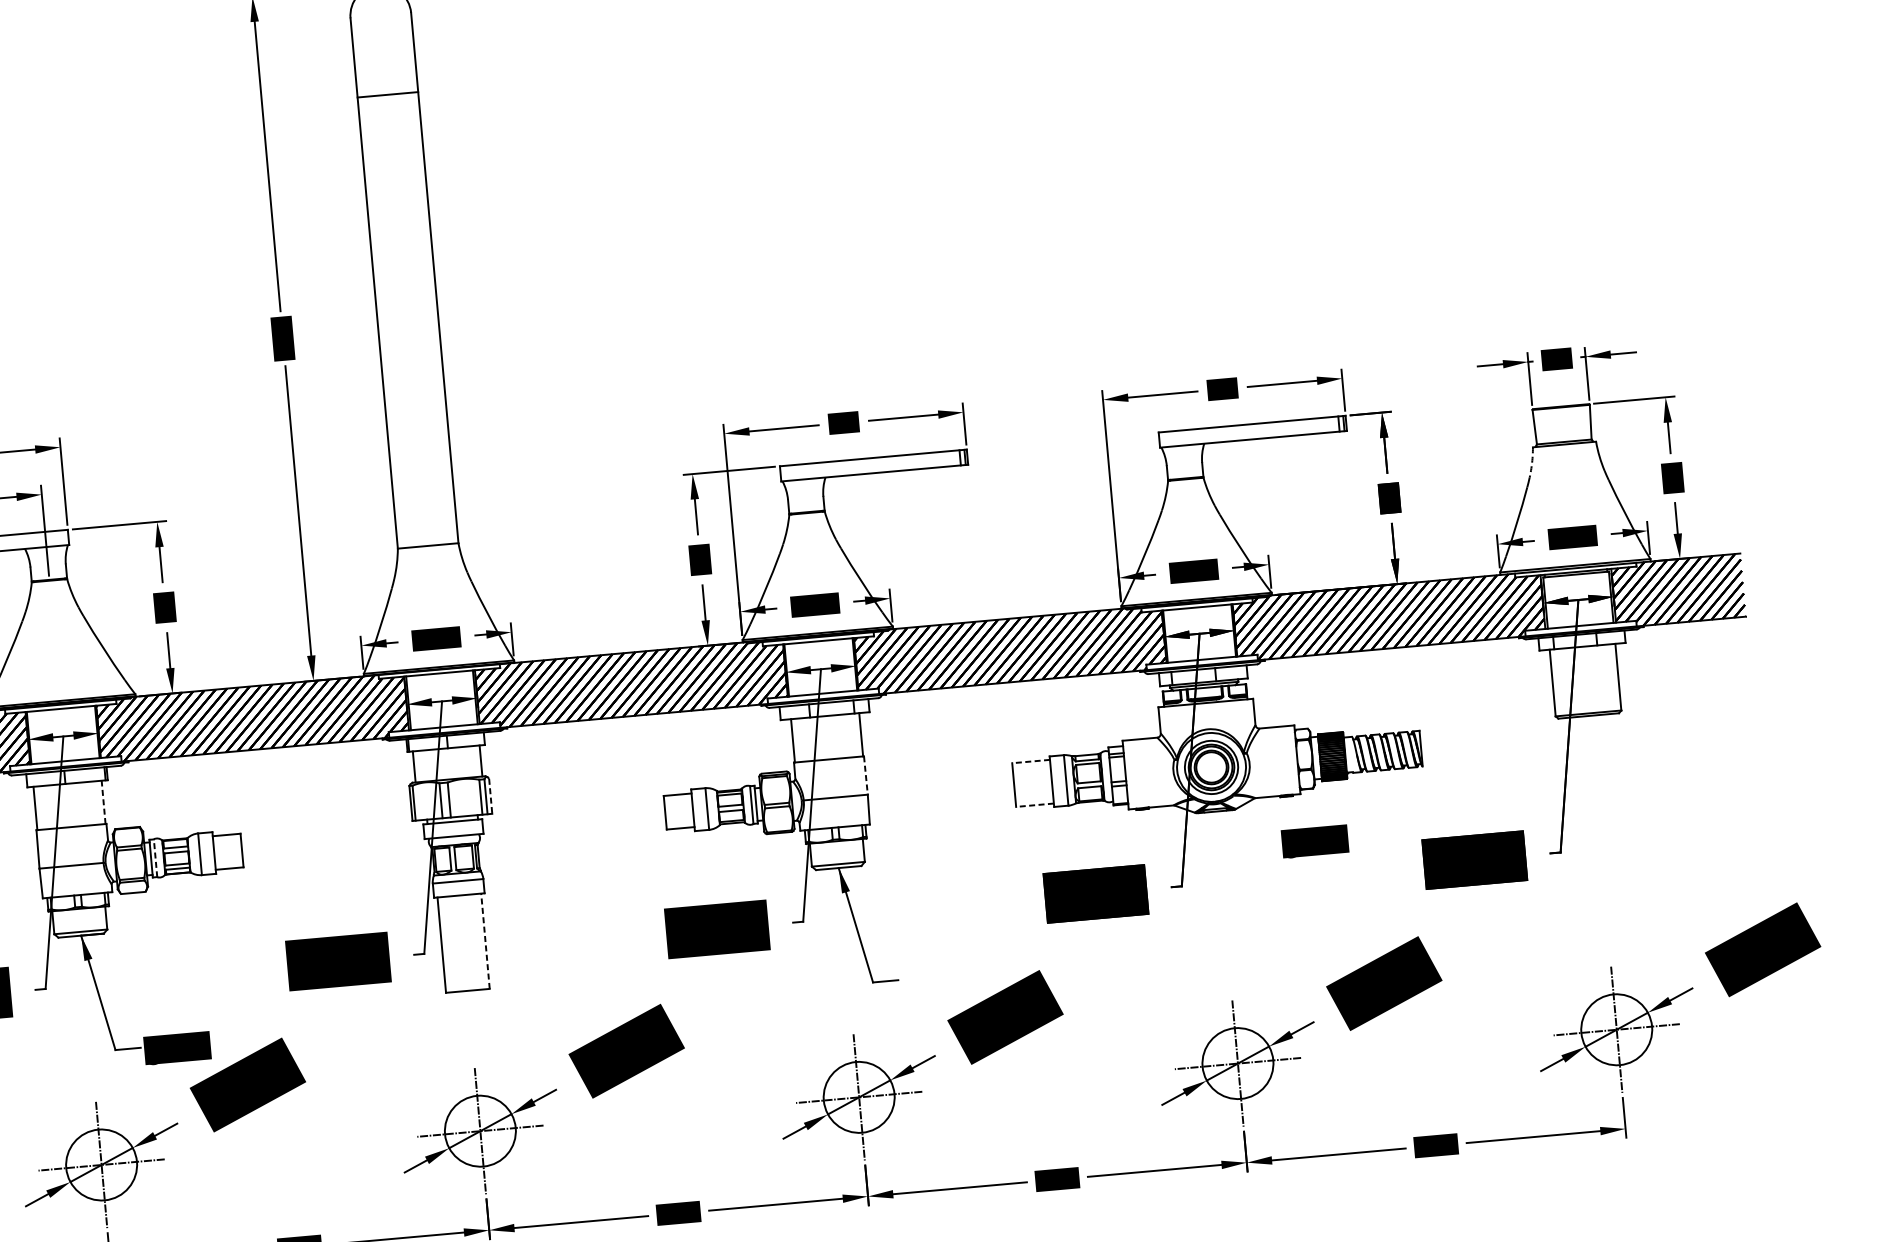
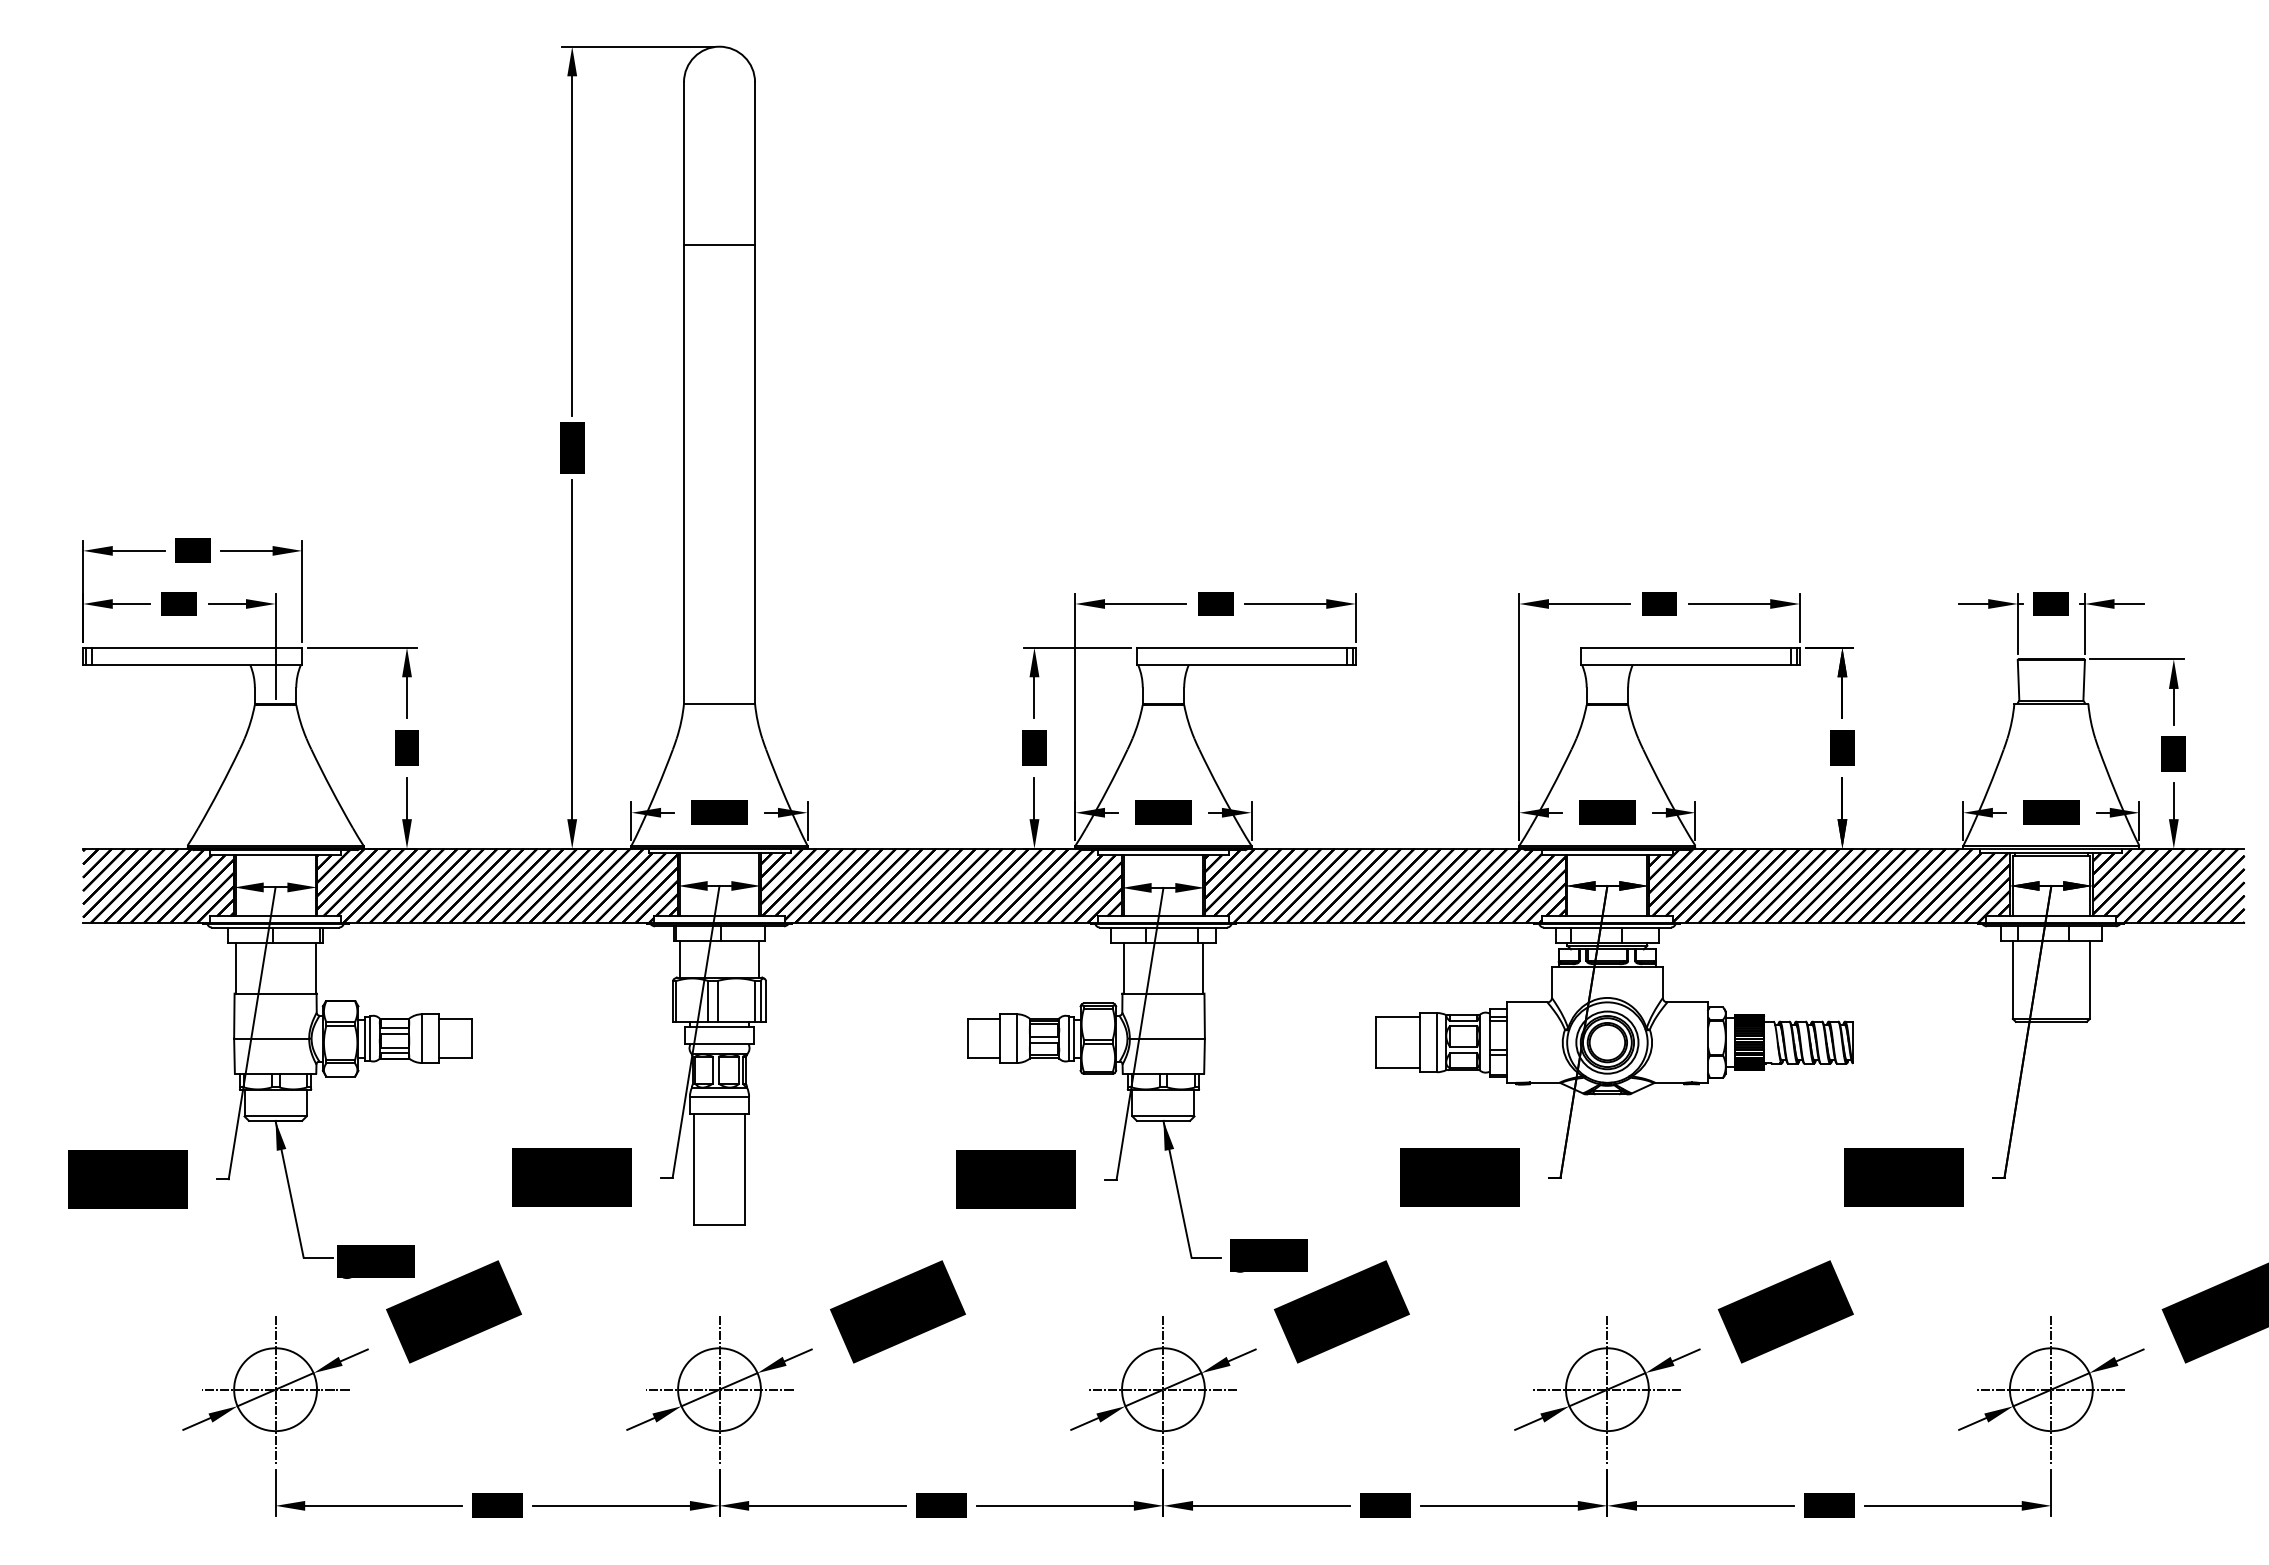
line: (387, 95) -> (719, 245), moved
arc: (1531, 462) -> (2011, 721), dashed -> solid
line: (1030, 761) -> (1397, 1017), dashed -> solid
line: (865, 775) -> (1204, 1016), dashed -> solid
line: (490, 796) -> (766, 1001), dashed -> solid
line: (103, 801) -> (315, 967), dashed -> solid
line: (1034, 805) -> (1397, 1068), dashed -> solid
part: (1314, 841) -> (1268, 1255), moved
line: (155, 858) -> (370, 1038), dashed -> solid
line: (485, 941) -> (745, 1169), dashed -> solid

